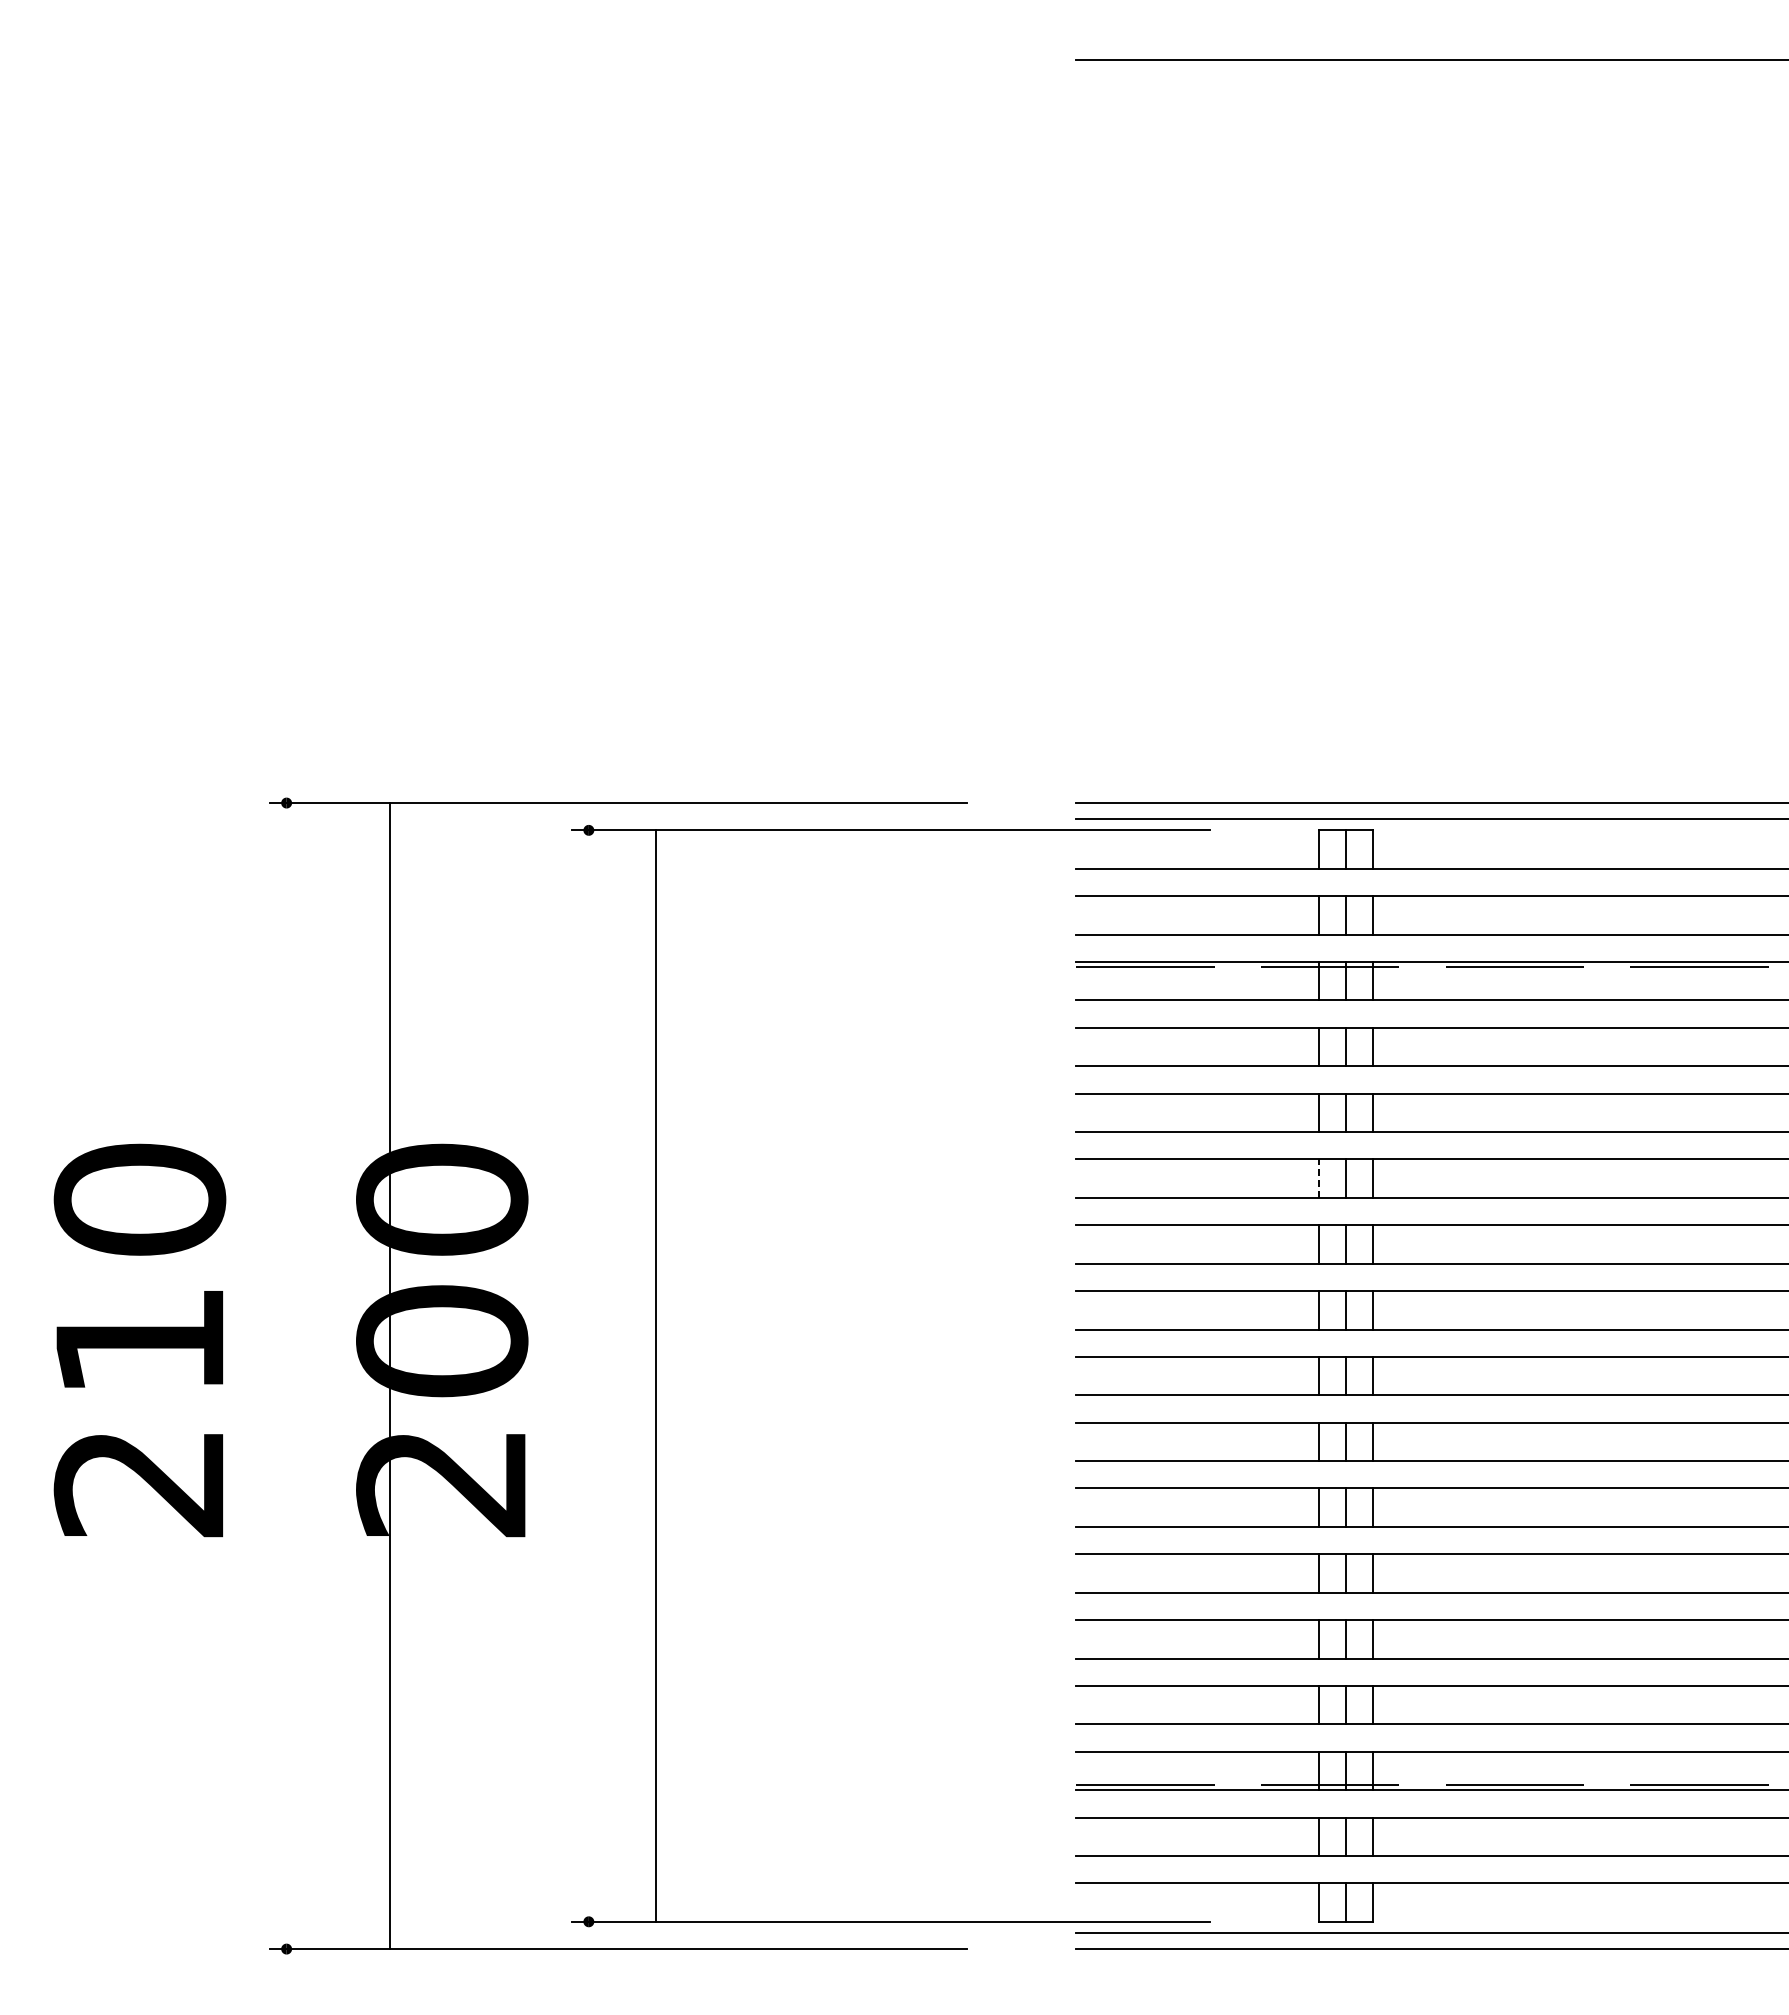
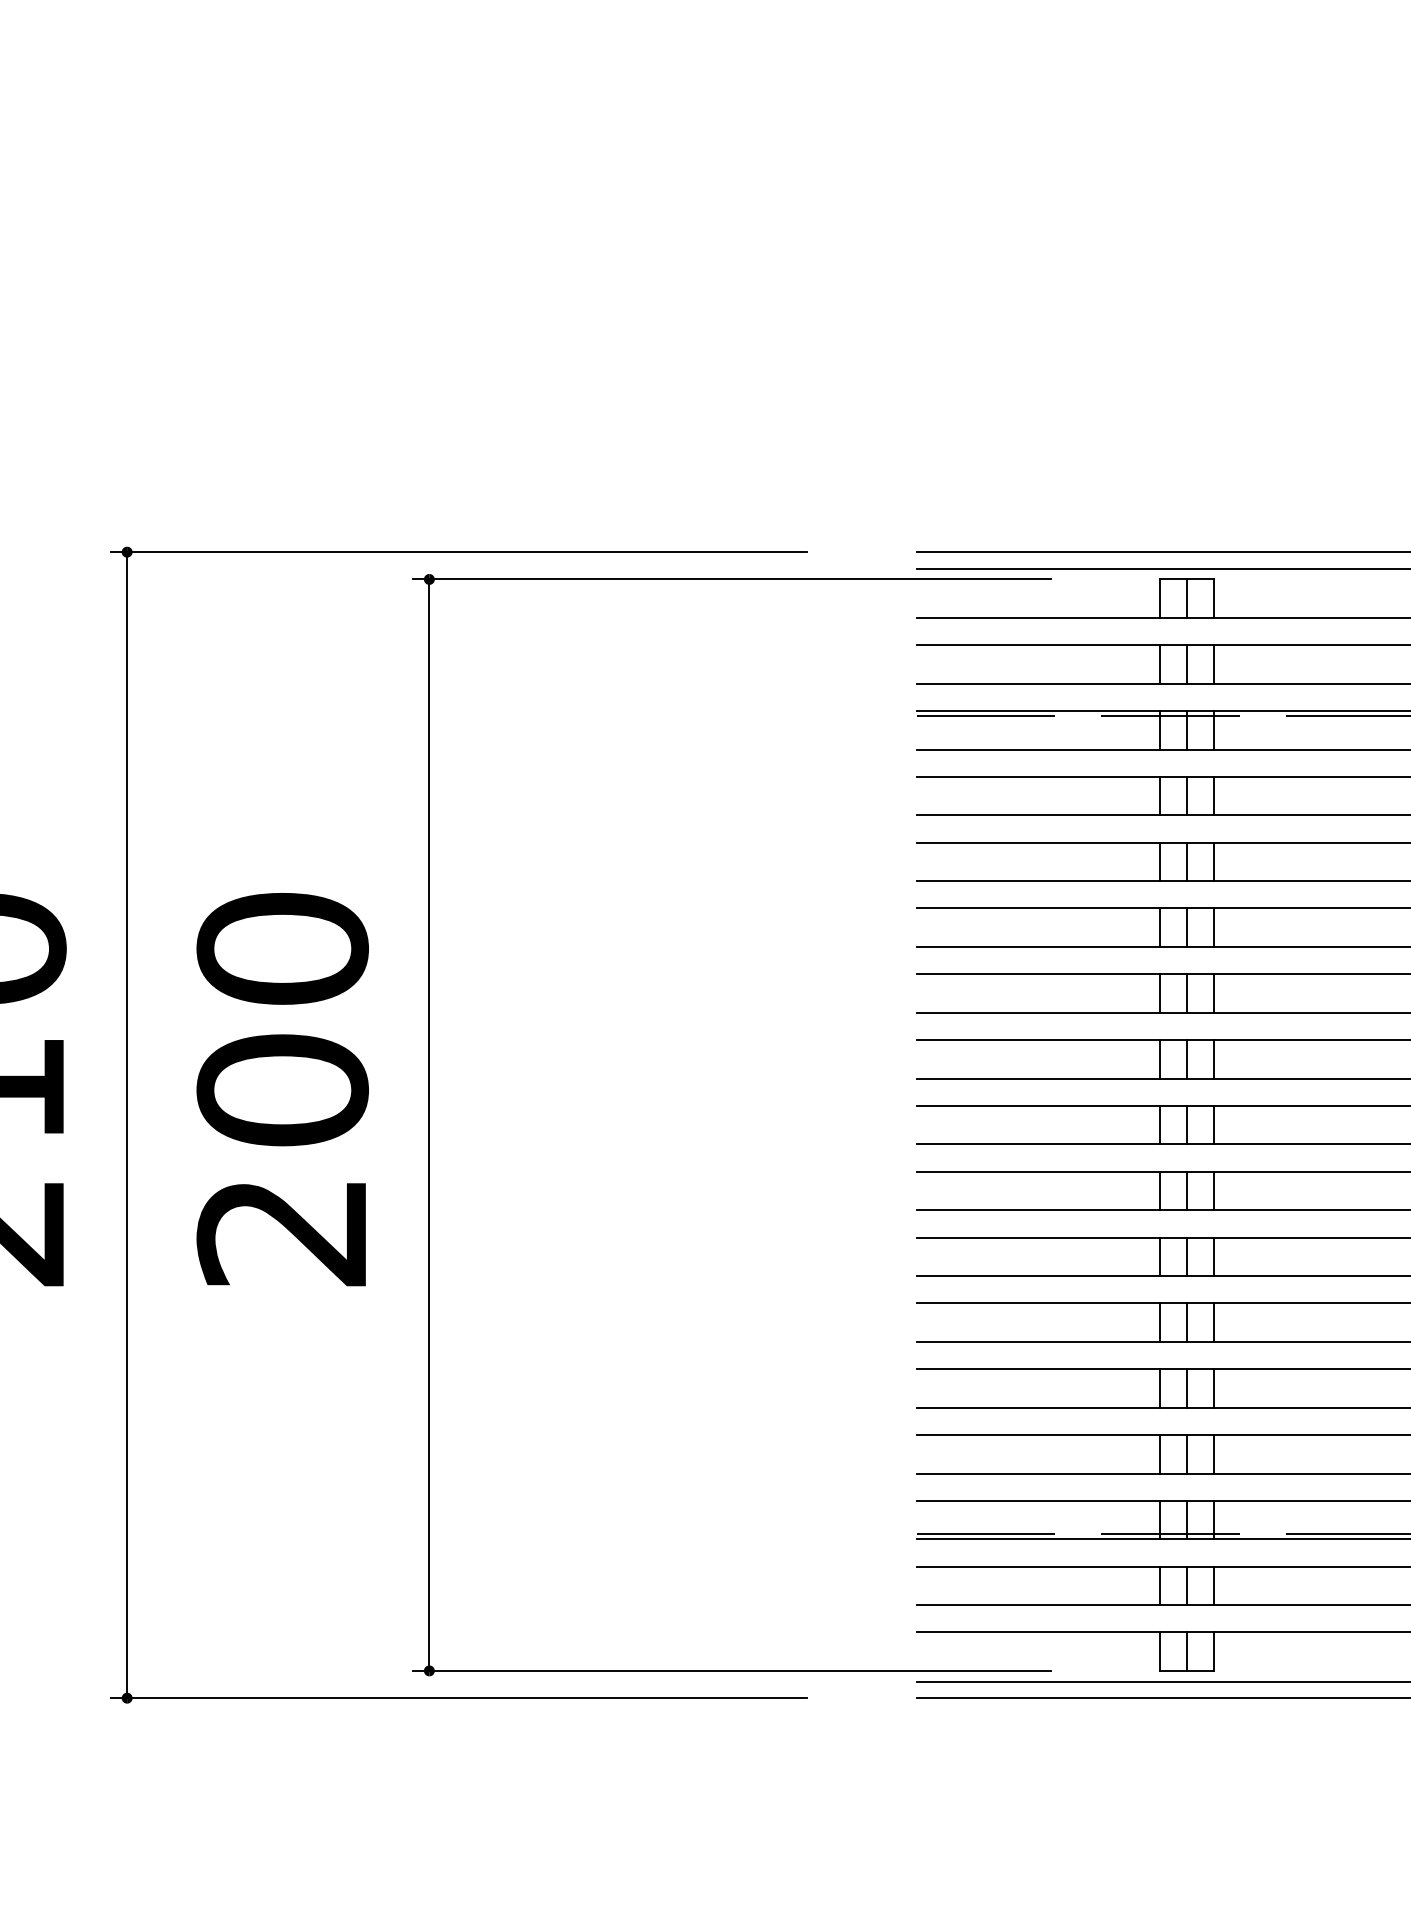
line: (1319, 1178) -> (1160, 927), dashed -> solid
line: (655, 1375) -> (429, 1124), moved
line: (389, 1376) -> (127, 1125), moved

